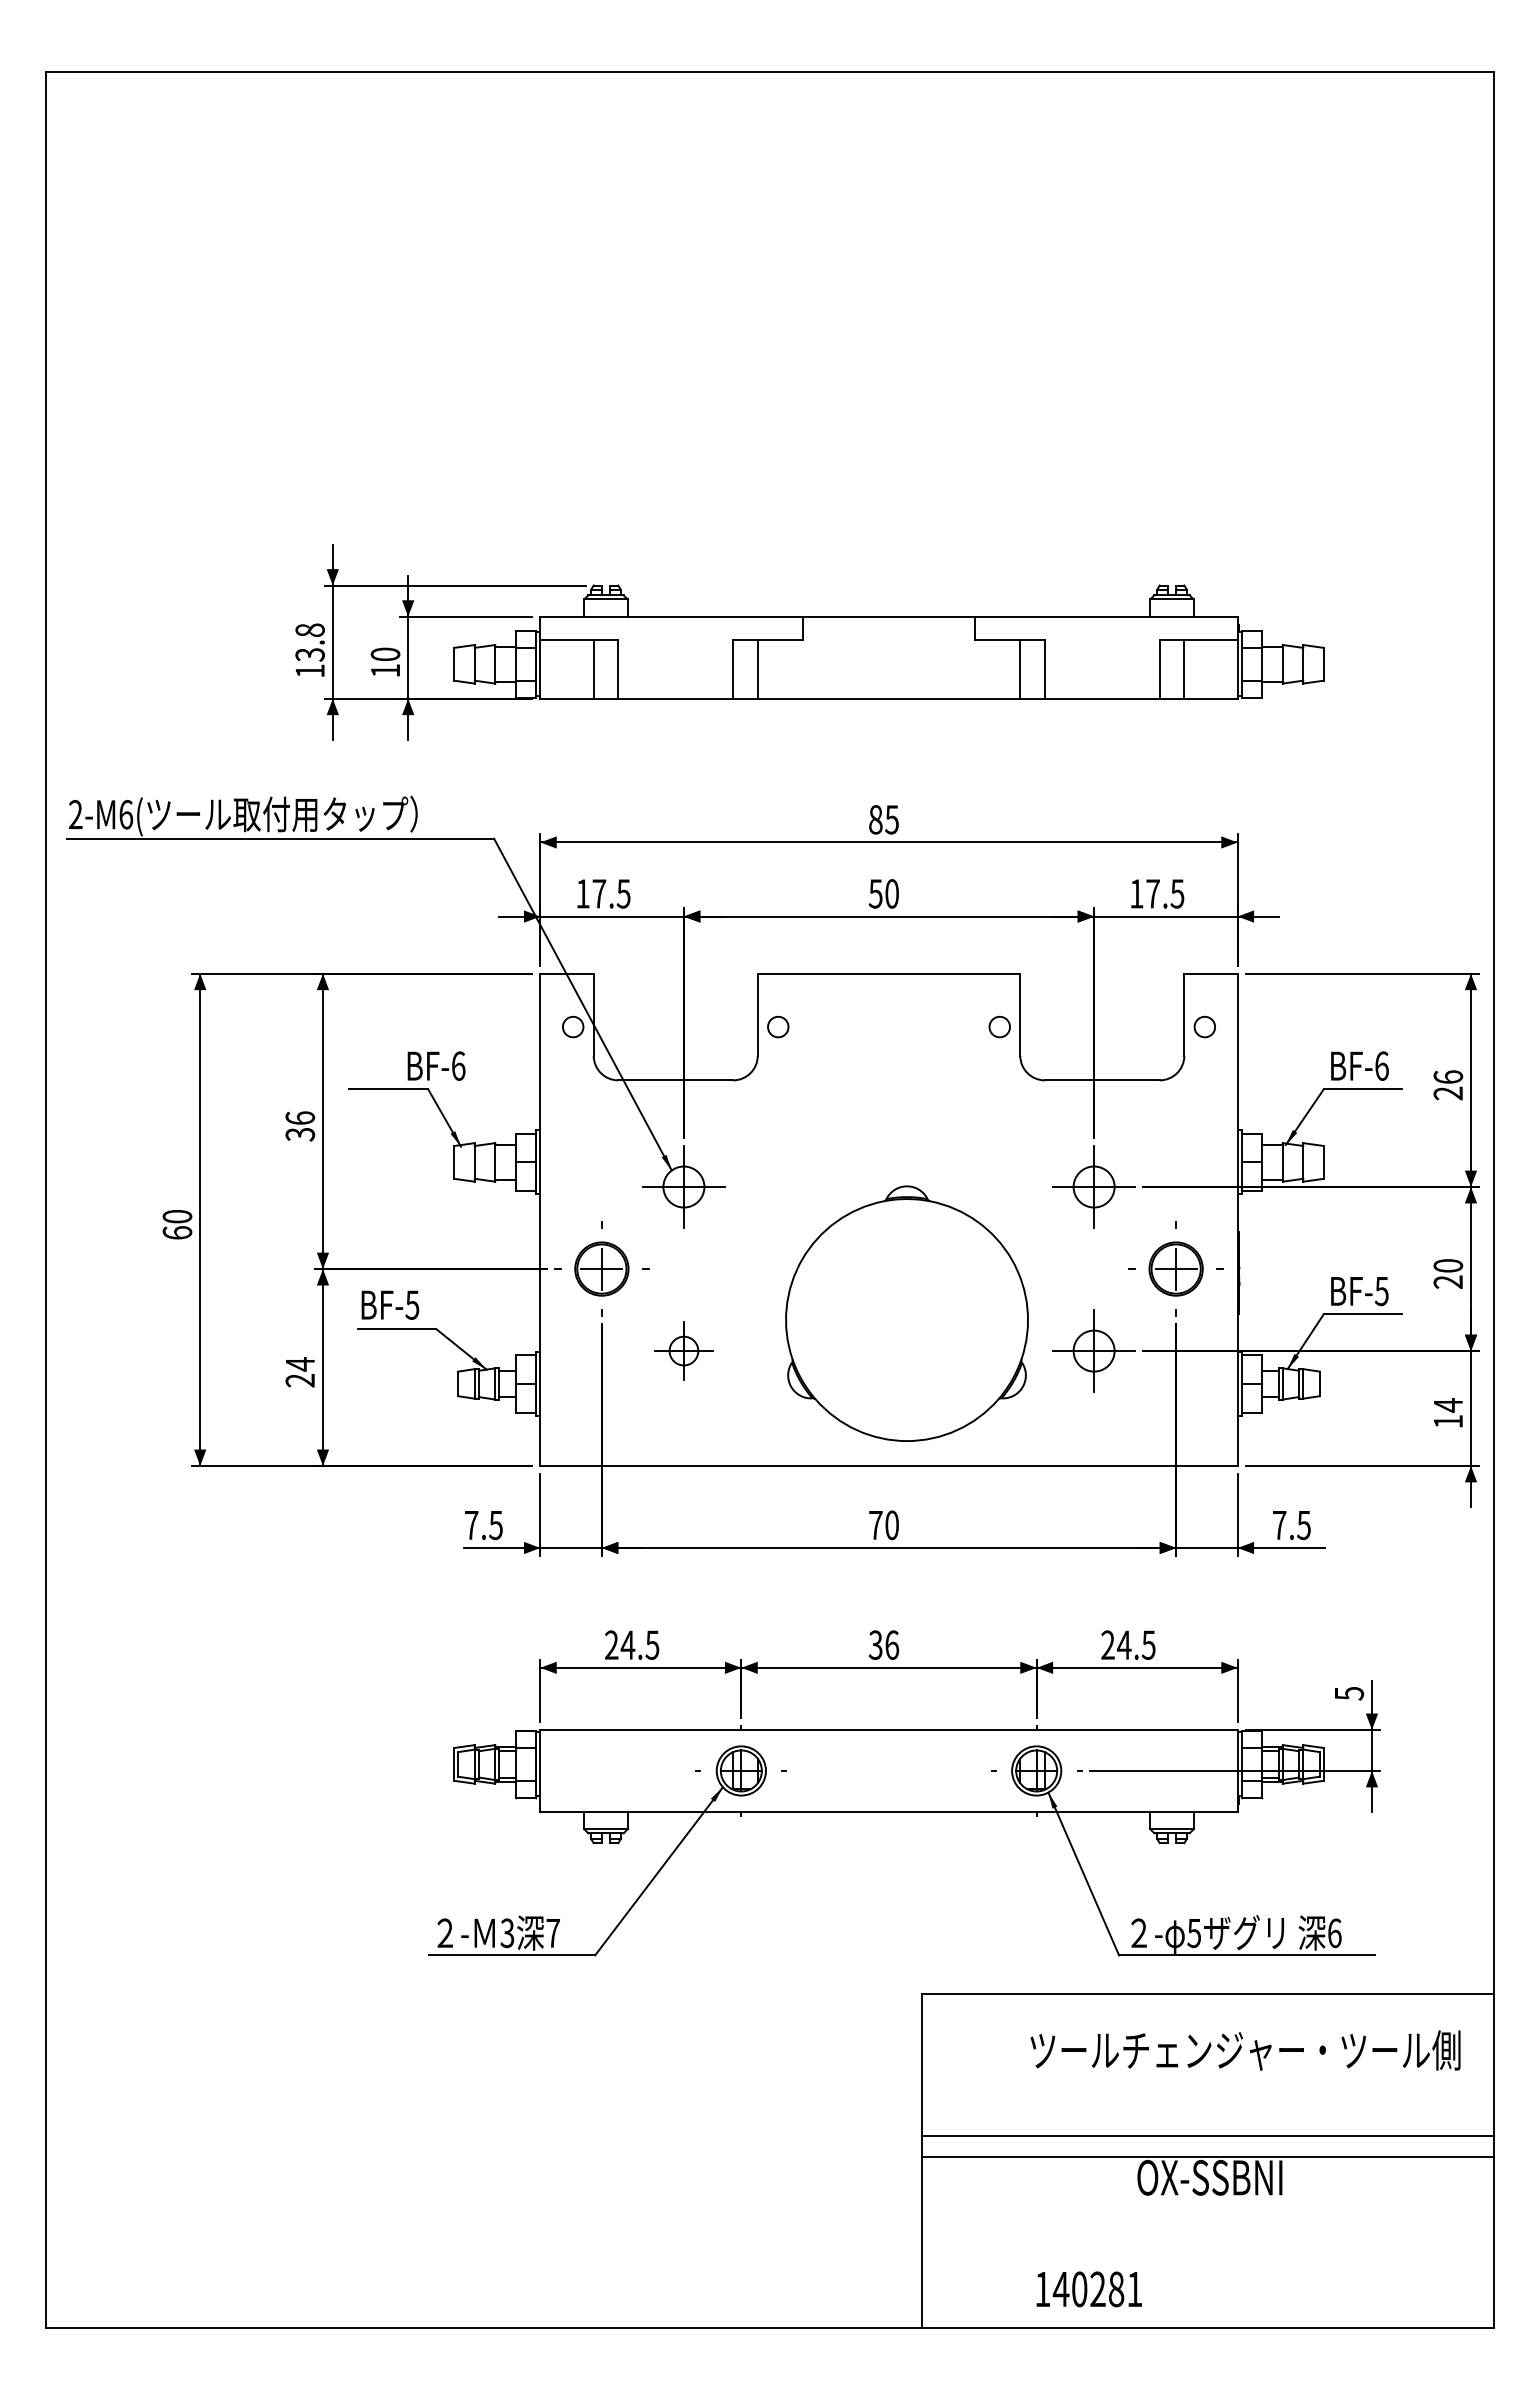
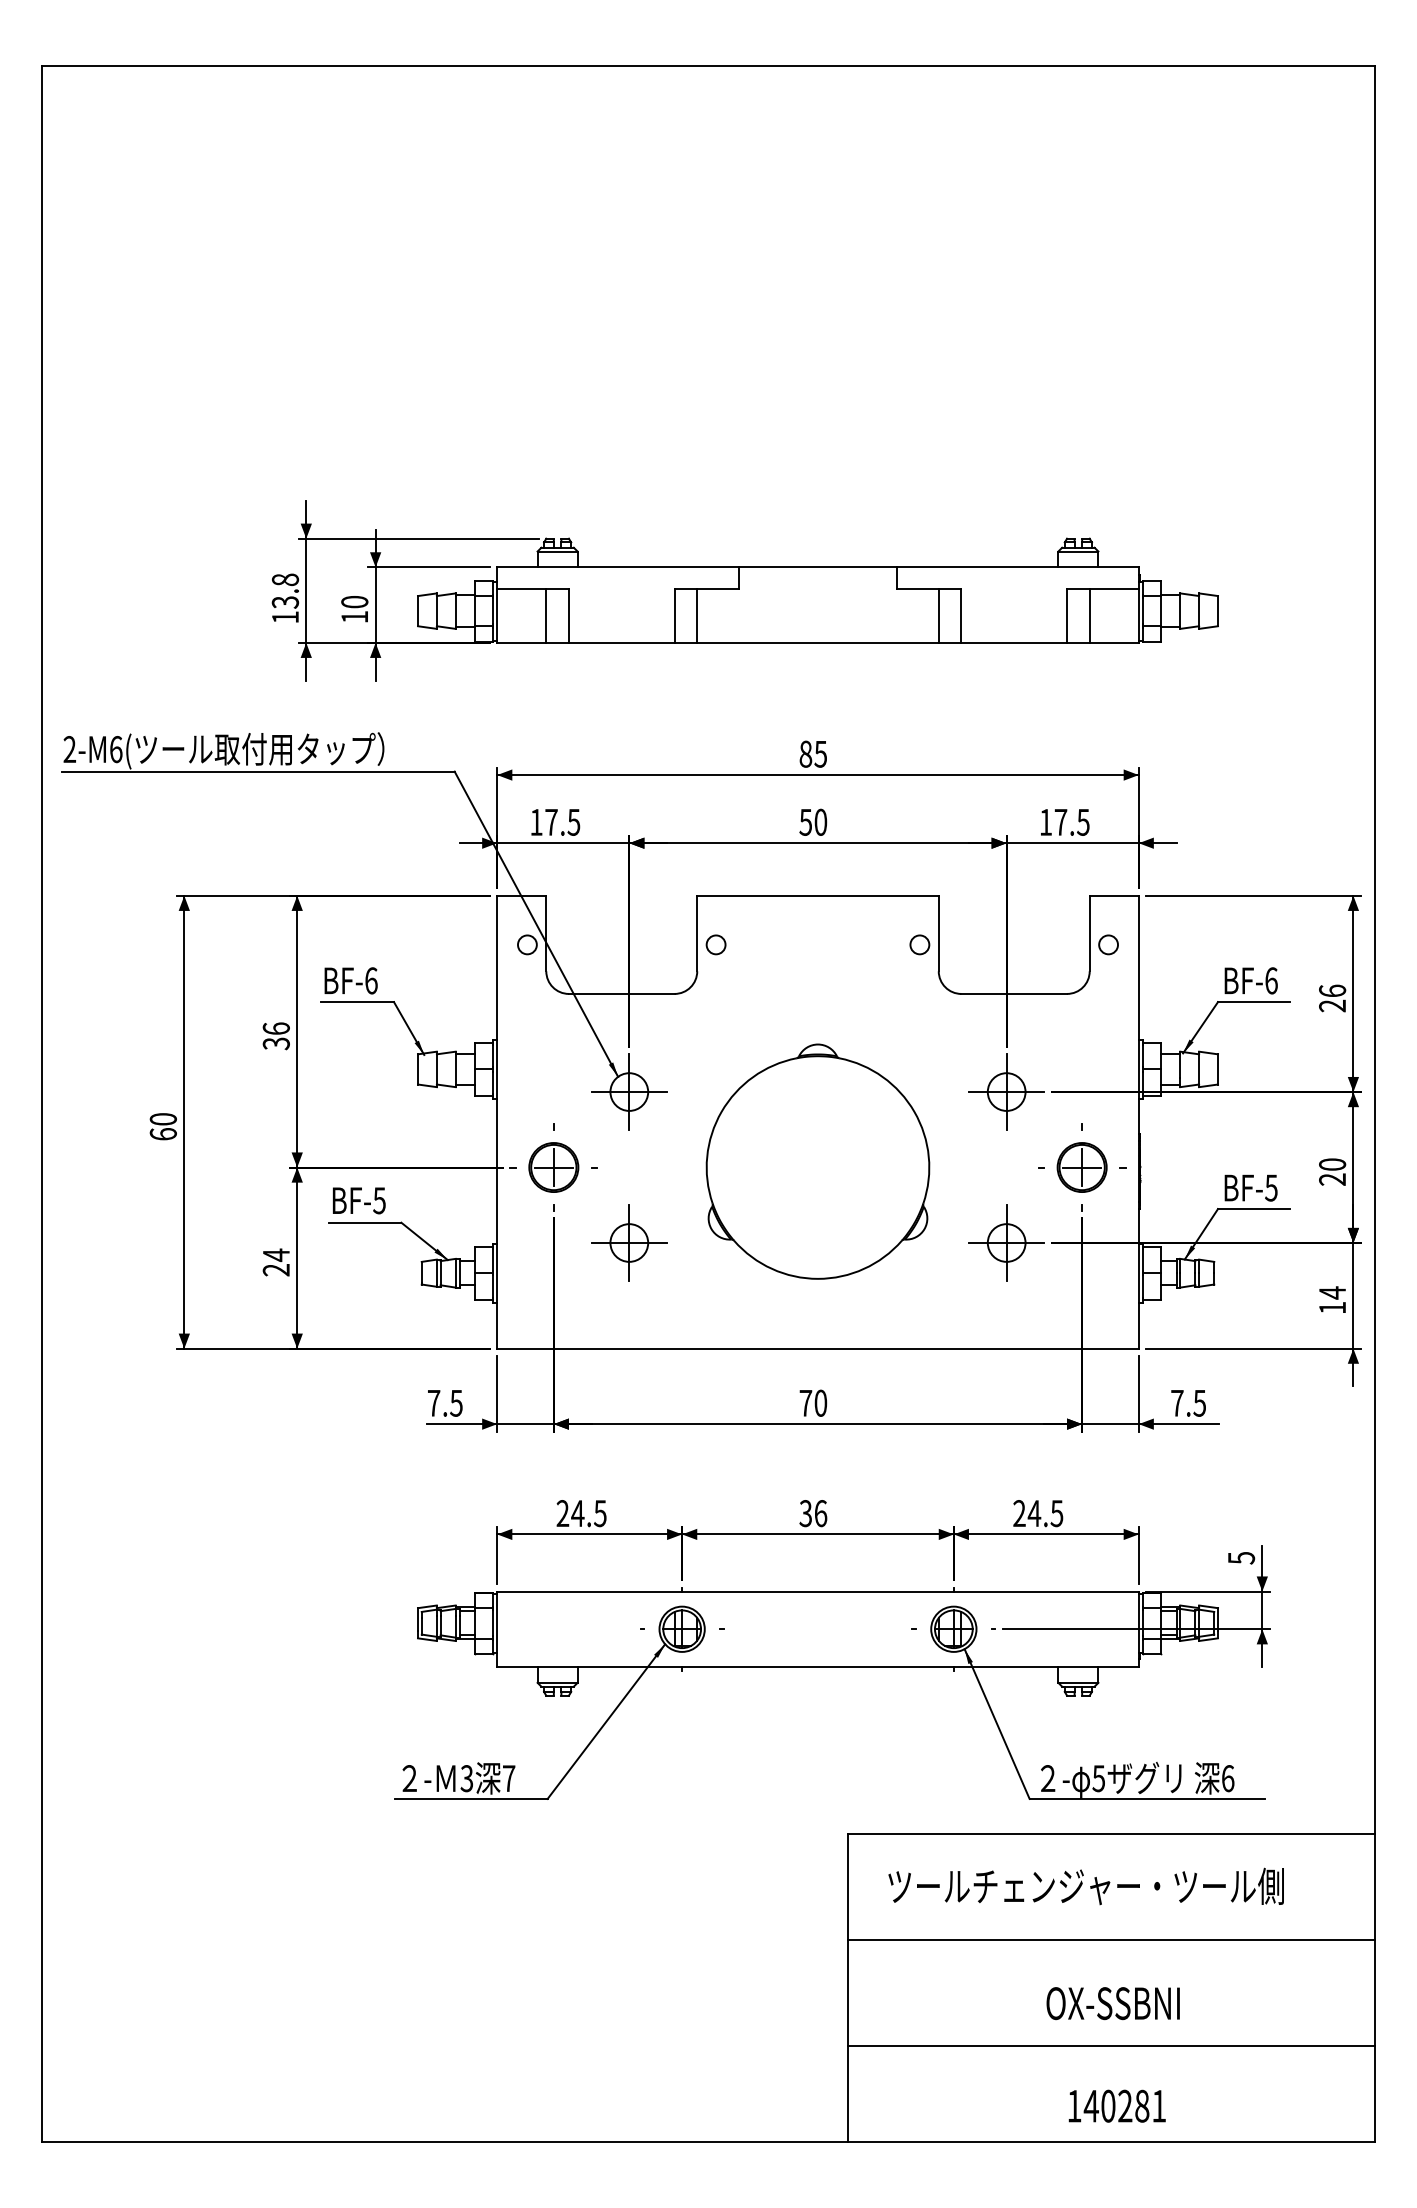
text: (436, 1065) -> (351, 980), moved
part: (906, 1313) -> (817, 1161), moved
part: (683, 1350) -> (628, 1242), size x1.43
text: (1245, 2050) -> (1086, 1886), moved
line: (1207, 2136) -> (1111, 2045), moved
line: (1207, 2156) -> (1111, 1939), moved
text: (1088, 2289) -> (1116, 2106), moved

